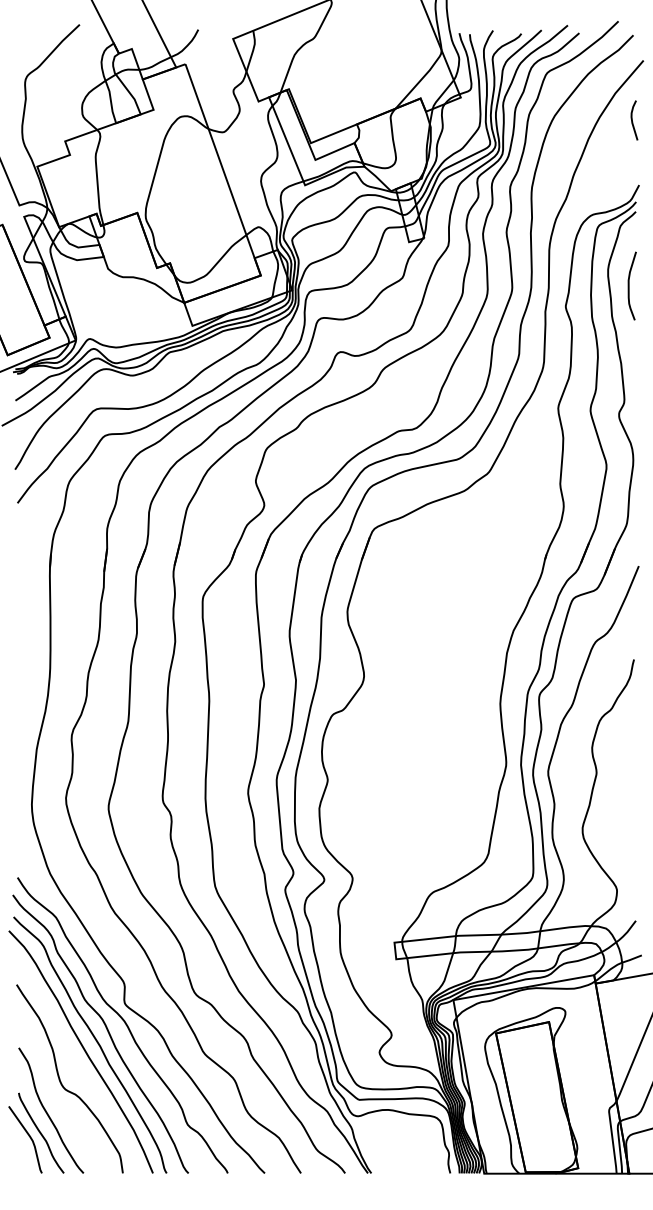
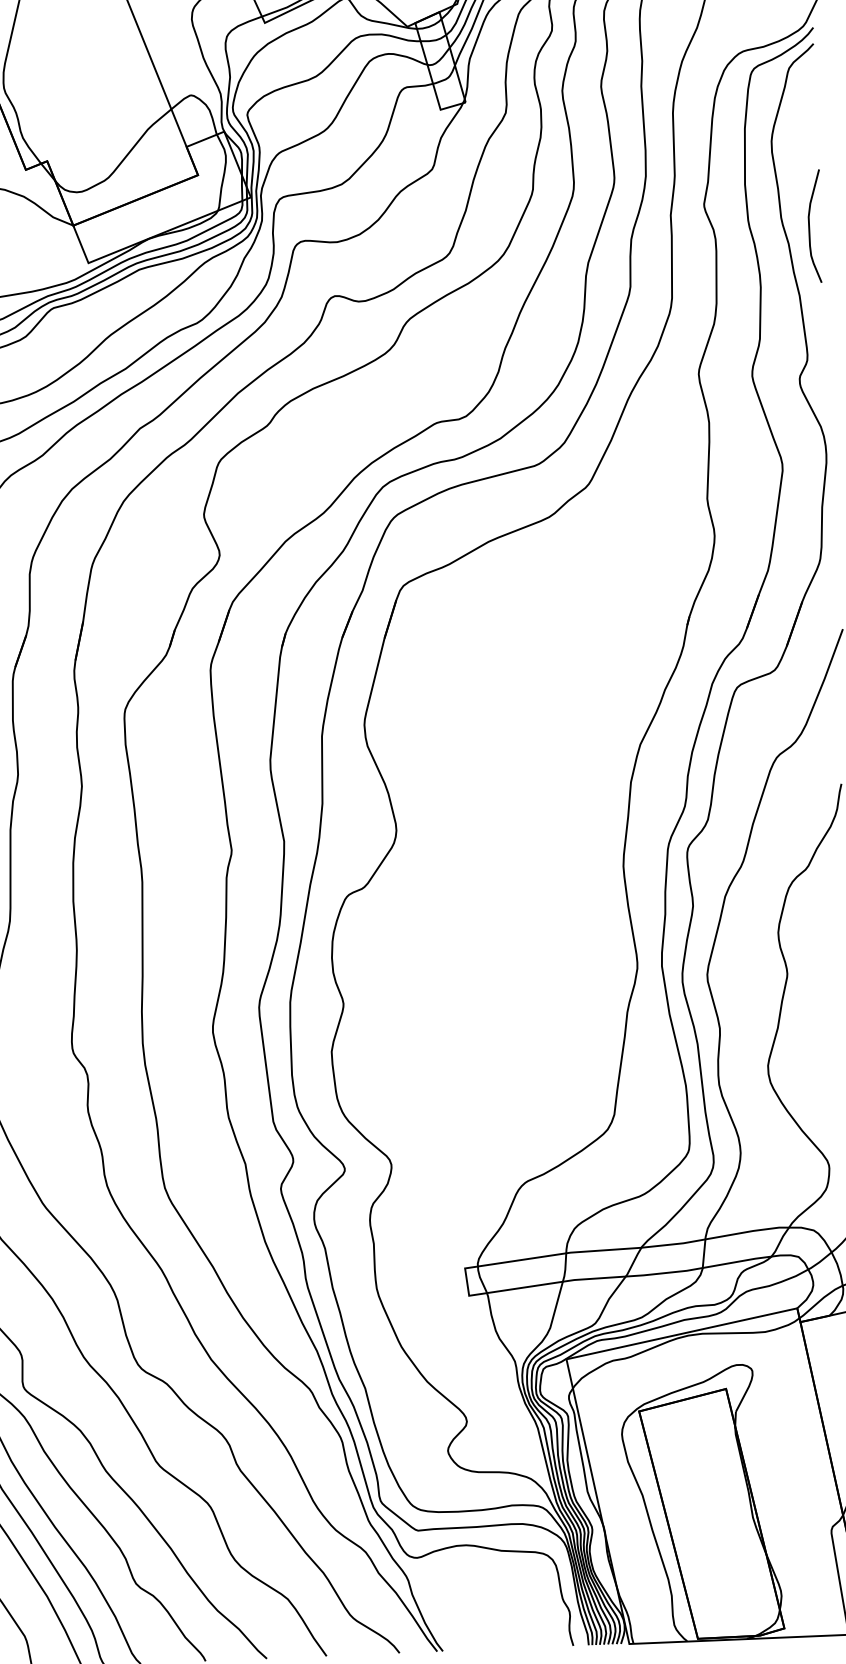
curve: (629, 285) -> (810, 225), moved

